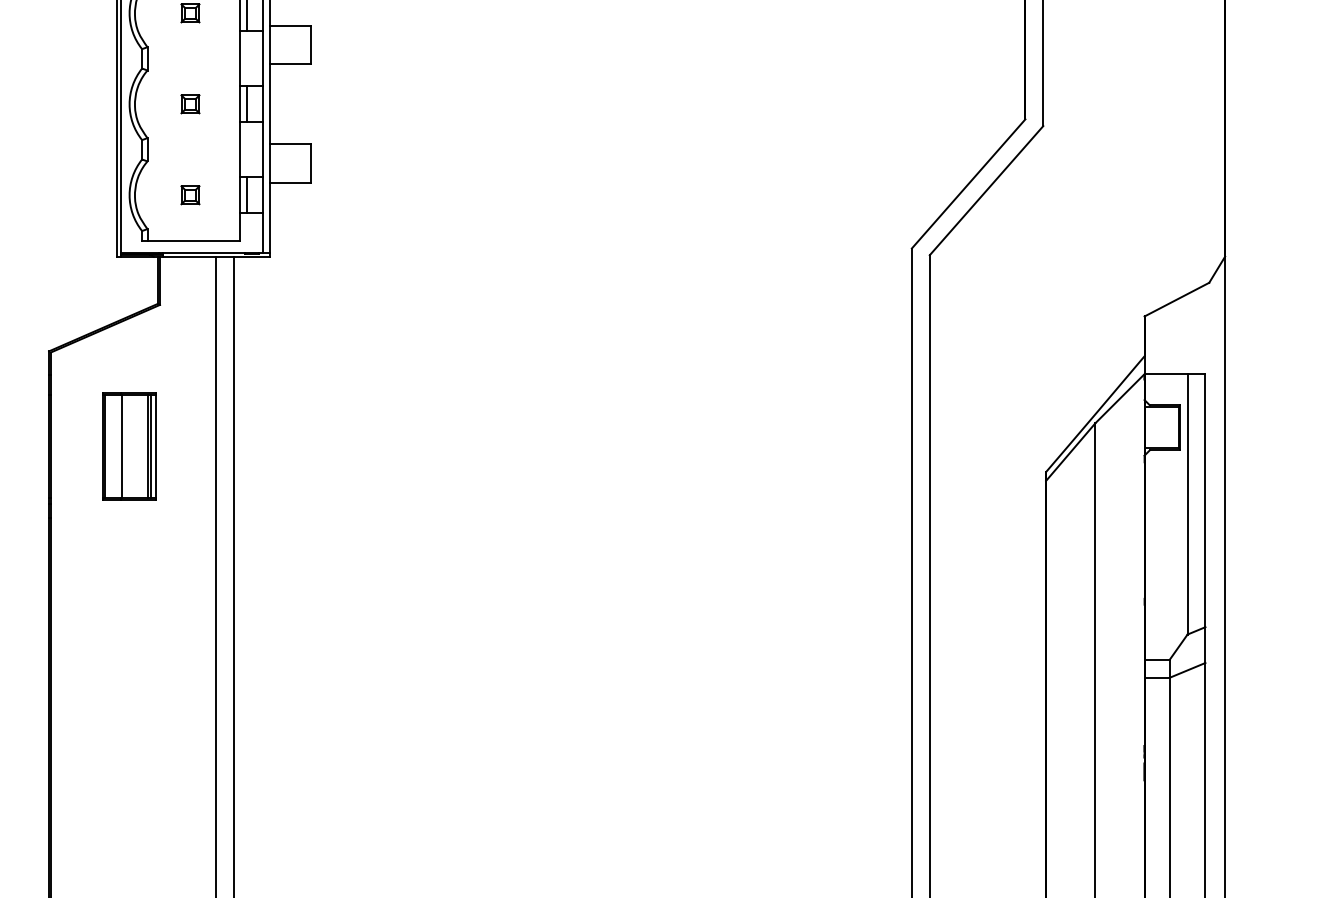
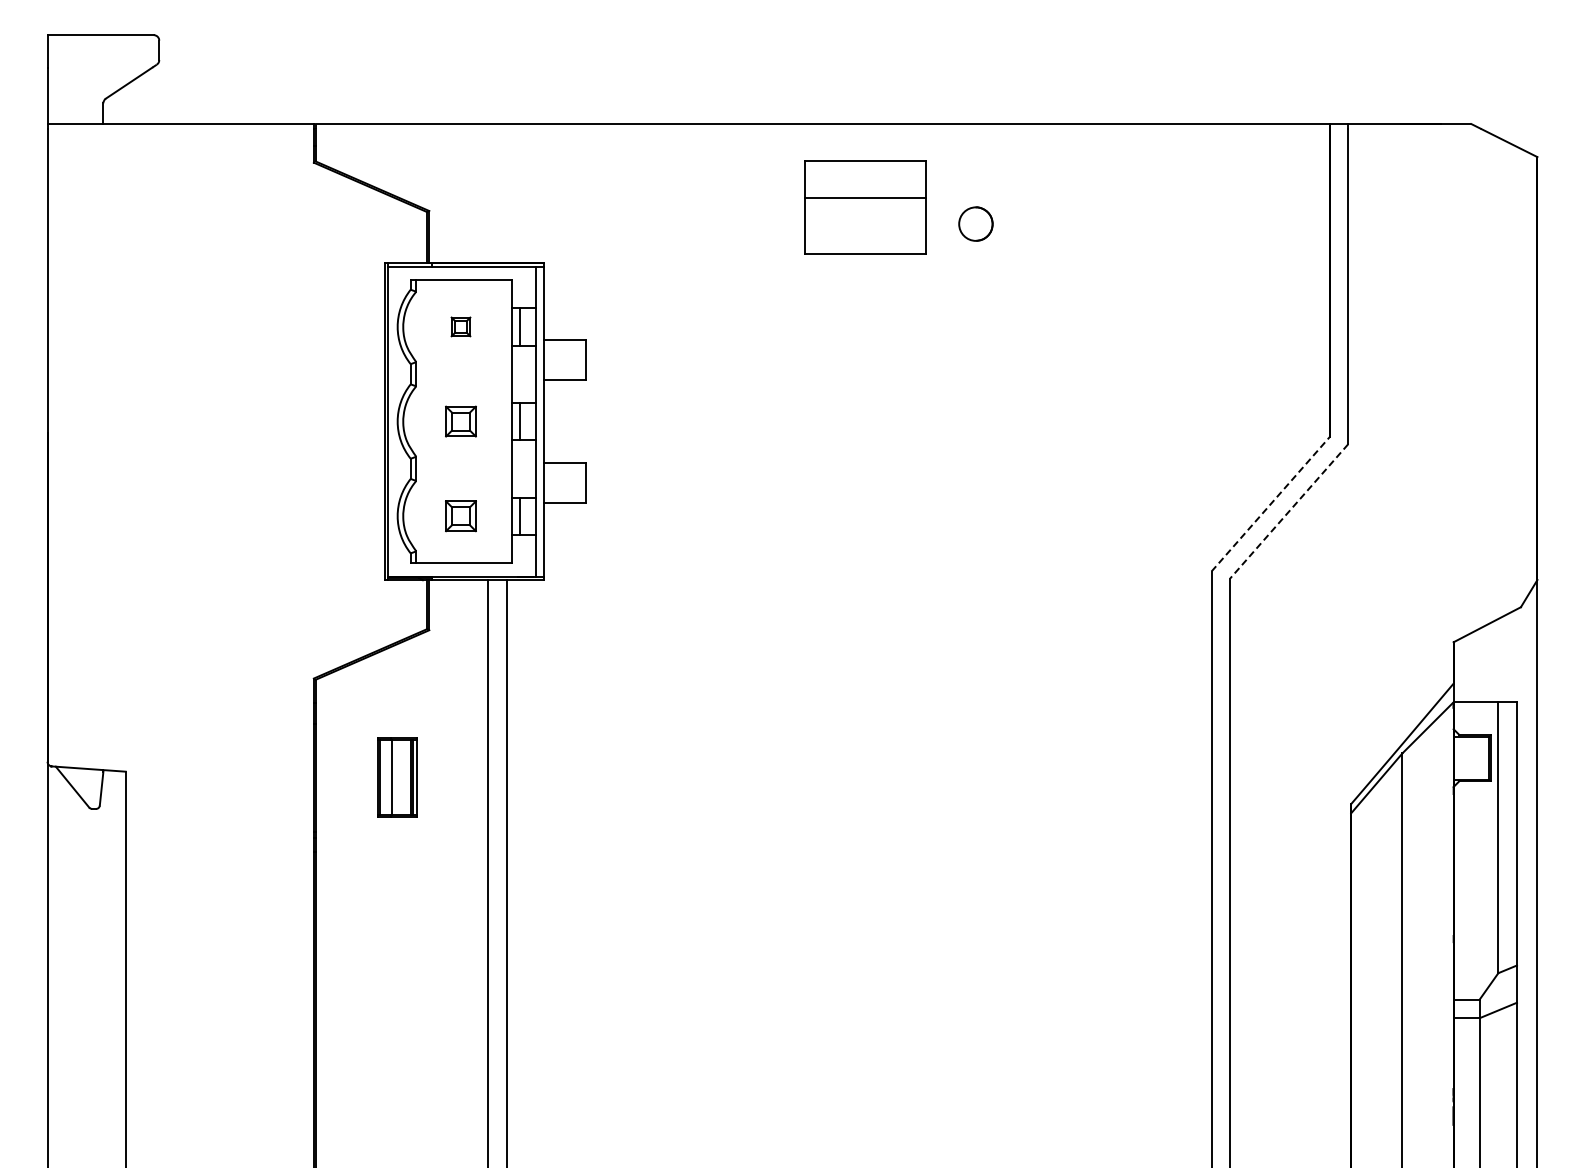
part: (189, 104) -> (460, 421), size x1.6
line: (968, 184) -> (1270, 504), solid -> dashed
line: (985, 190) -> (1288, 511), solid -> dashed
part: (189, 194) -> (460, 515), size x1.6
part: (129, 446) -> (397, 777), size x0.7

